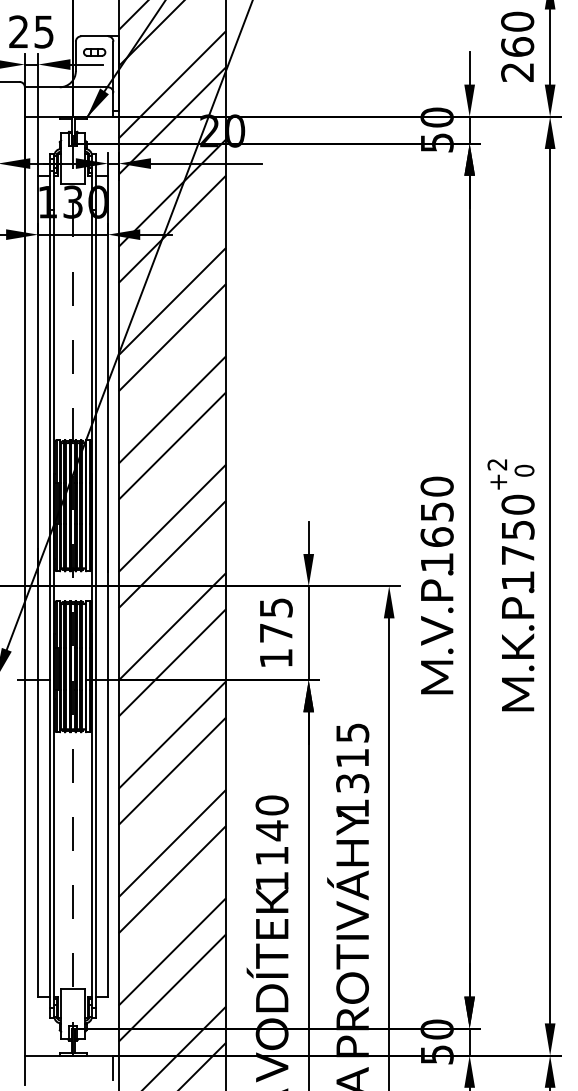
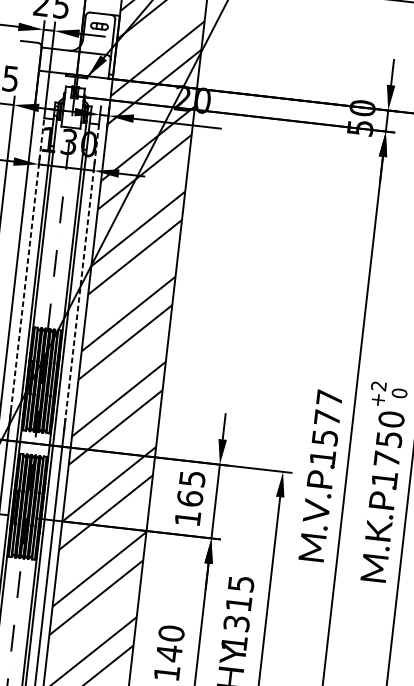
line: (38, 372) -> (26, 272), solid -> dashed
line: (108, 374) -> (81, 280), solid -> dashed
text: (436, 511) -> (326, 417), 1650 -> 1577
text: (275, 632) -> (189, 498), 175 -> 165

